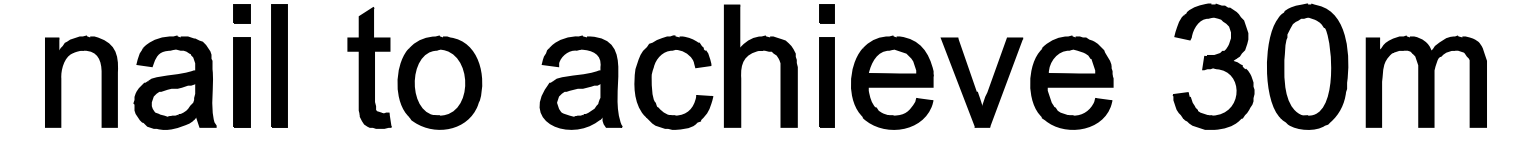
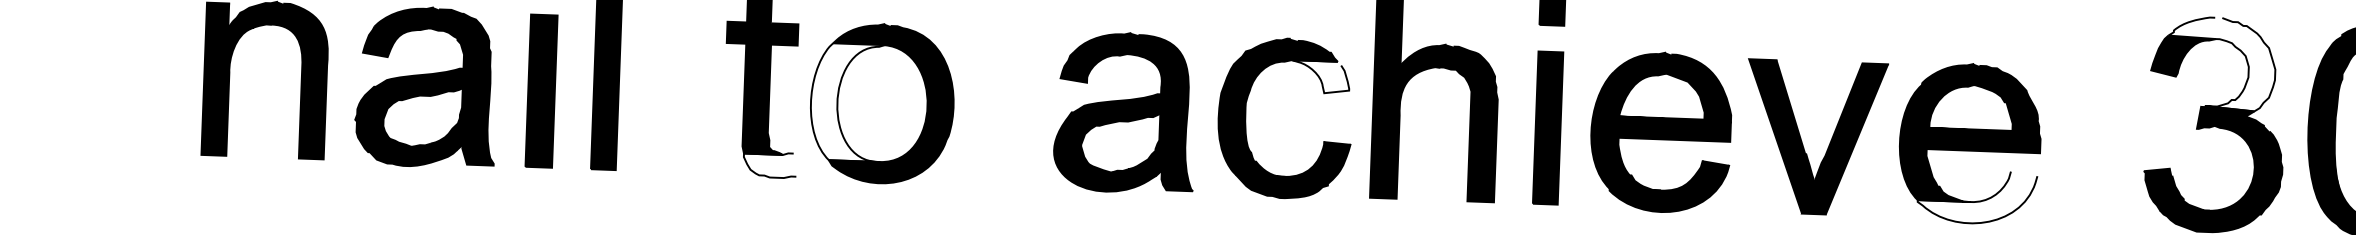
fill: (1215, 30) -> (2220, 62), removed
fill: (693, 57) -> (1320, 76), removed
fill: (418, 82) -> (845, 102), removed
fill: (1076, 113) -> (1976, 196), removed
fill: (375, 120) -> (769, 164), removed

